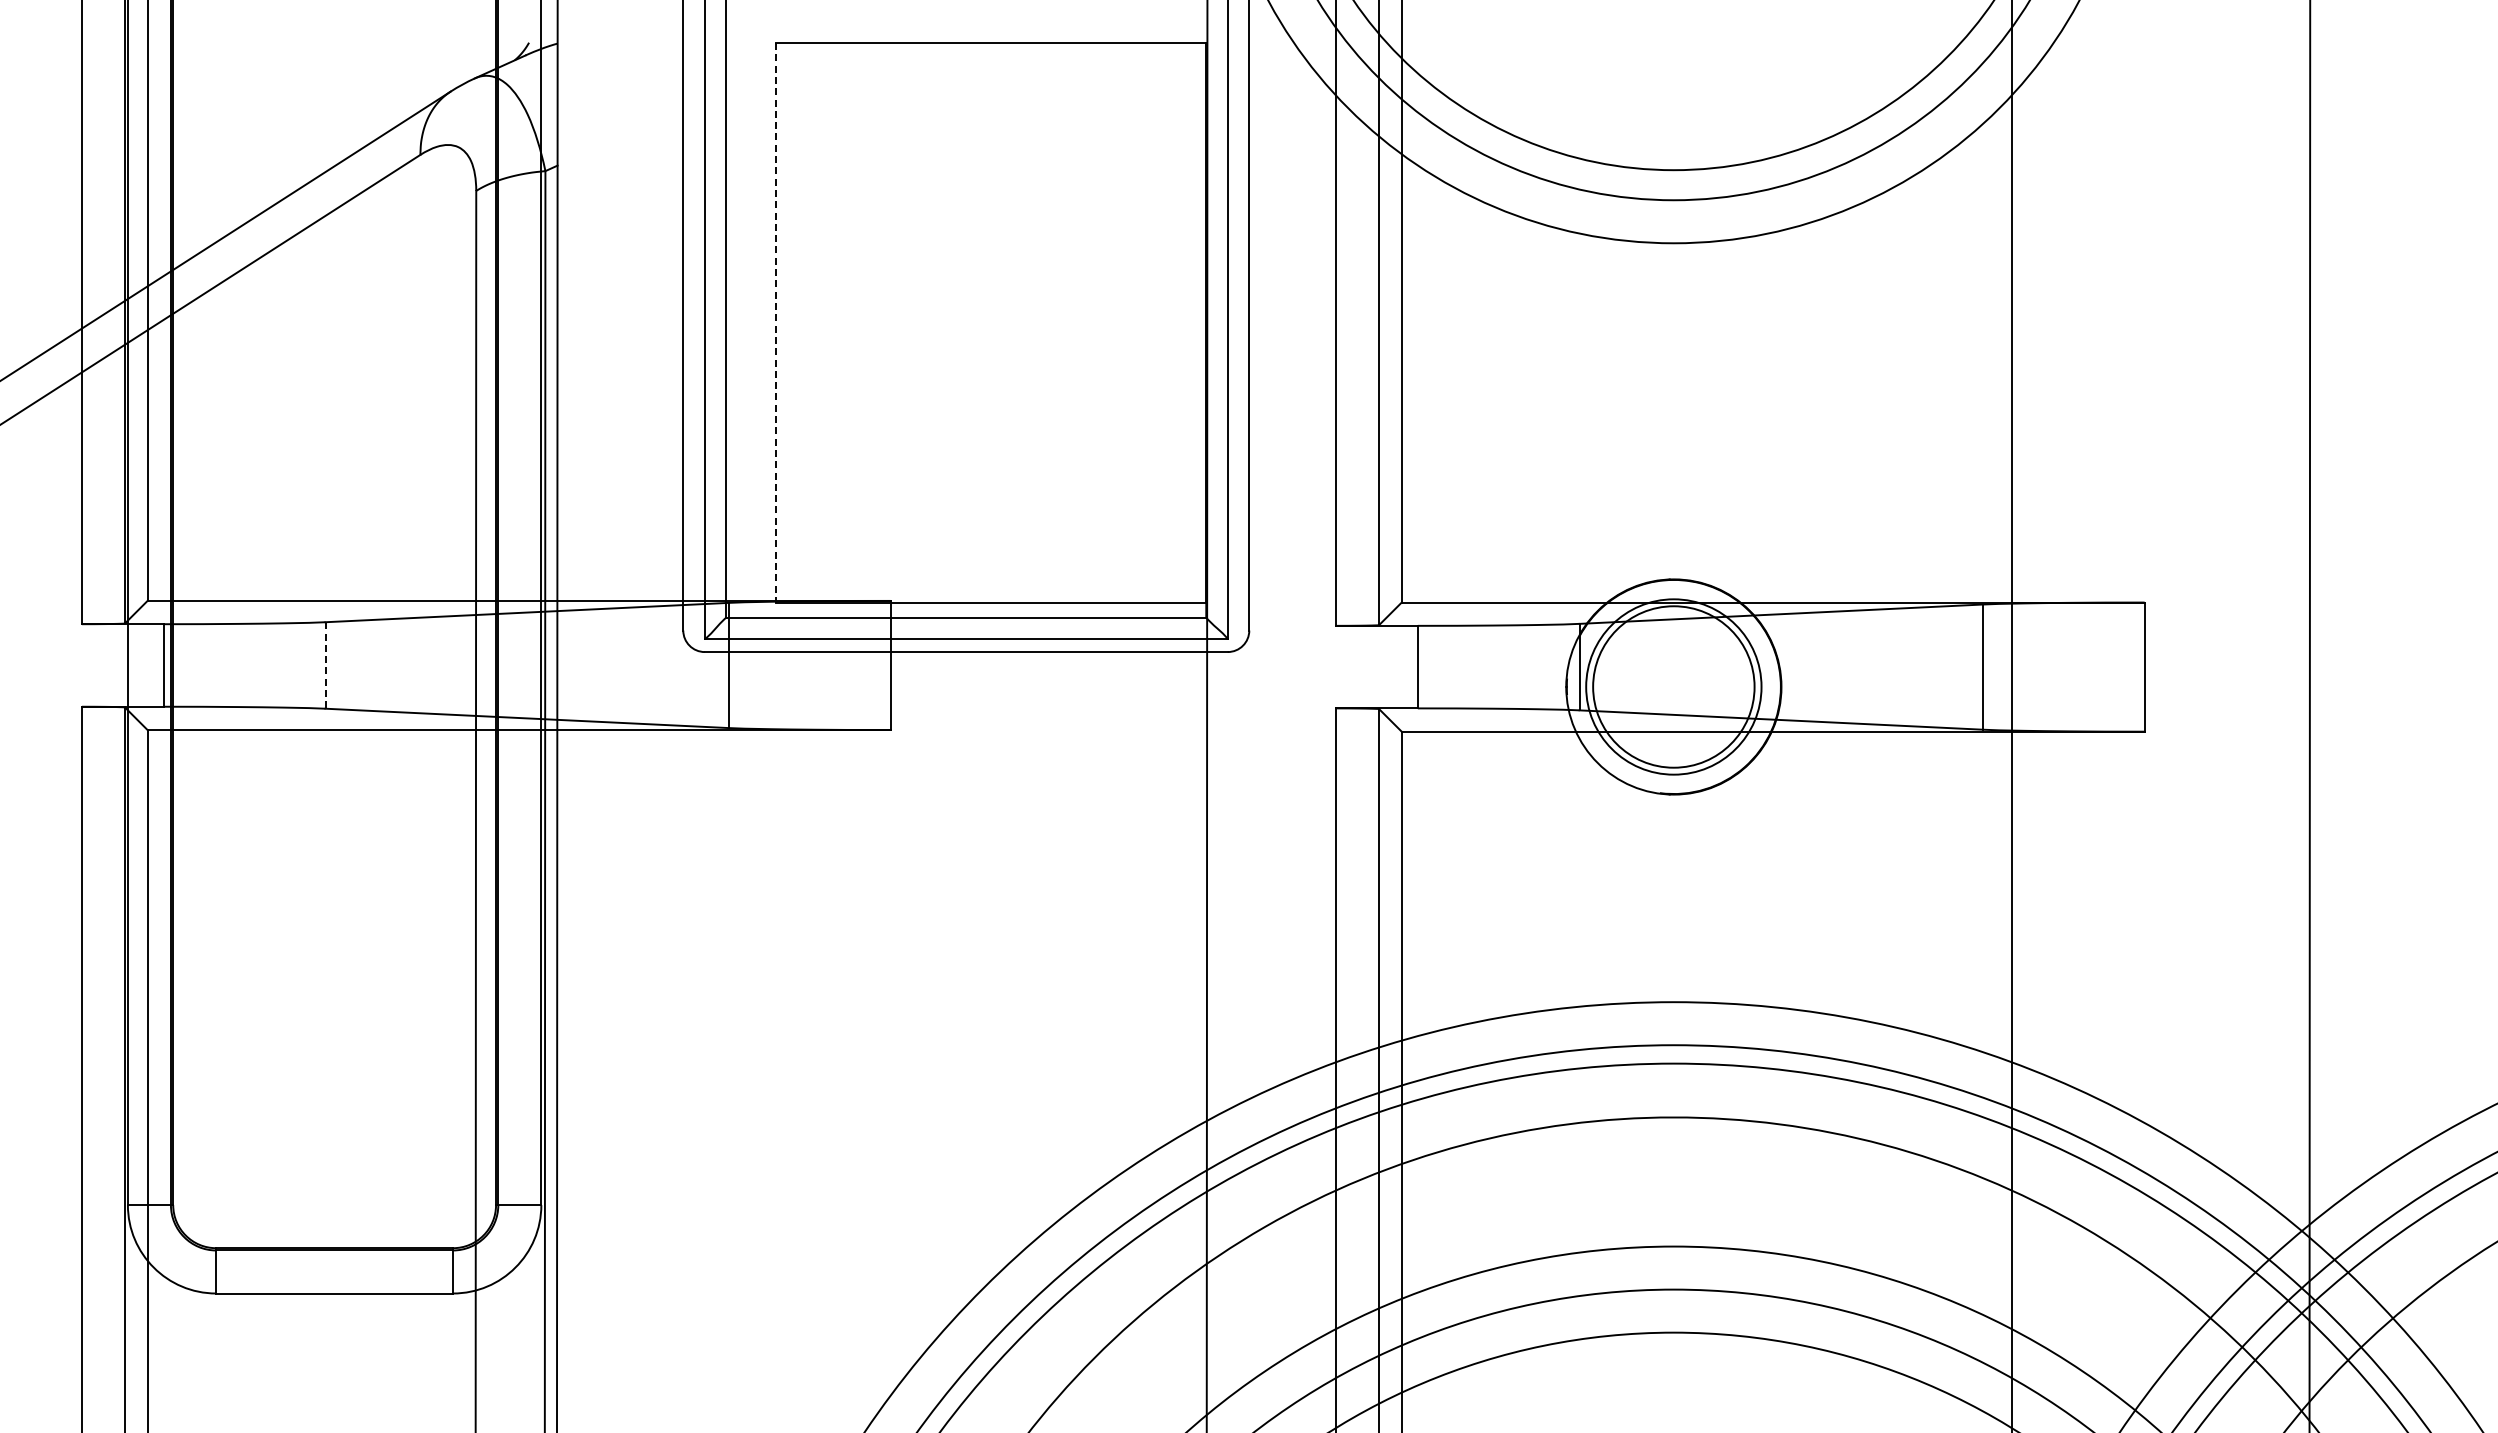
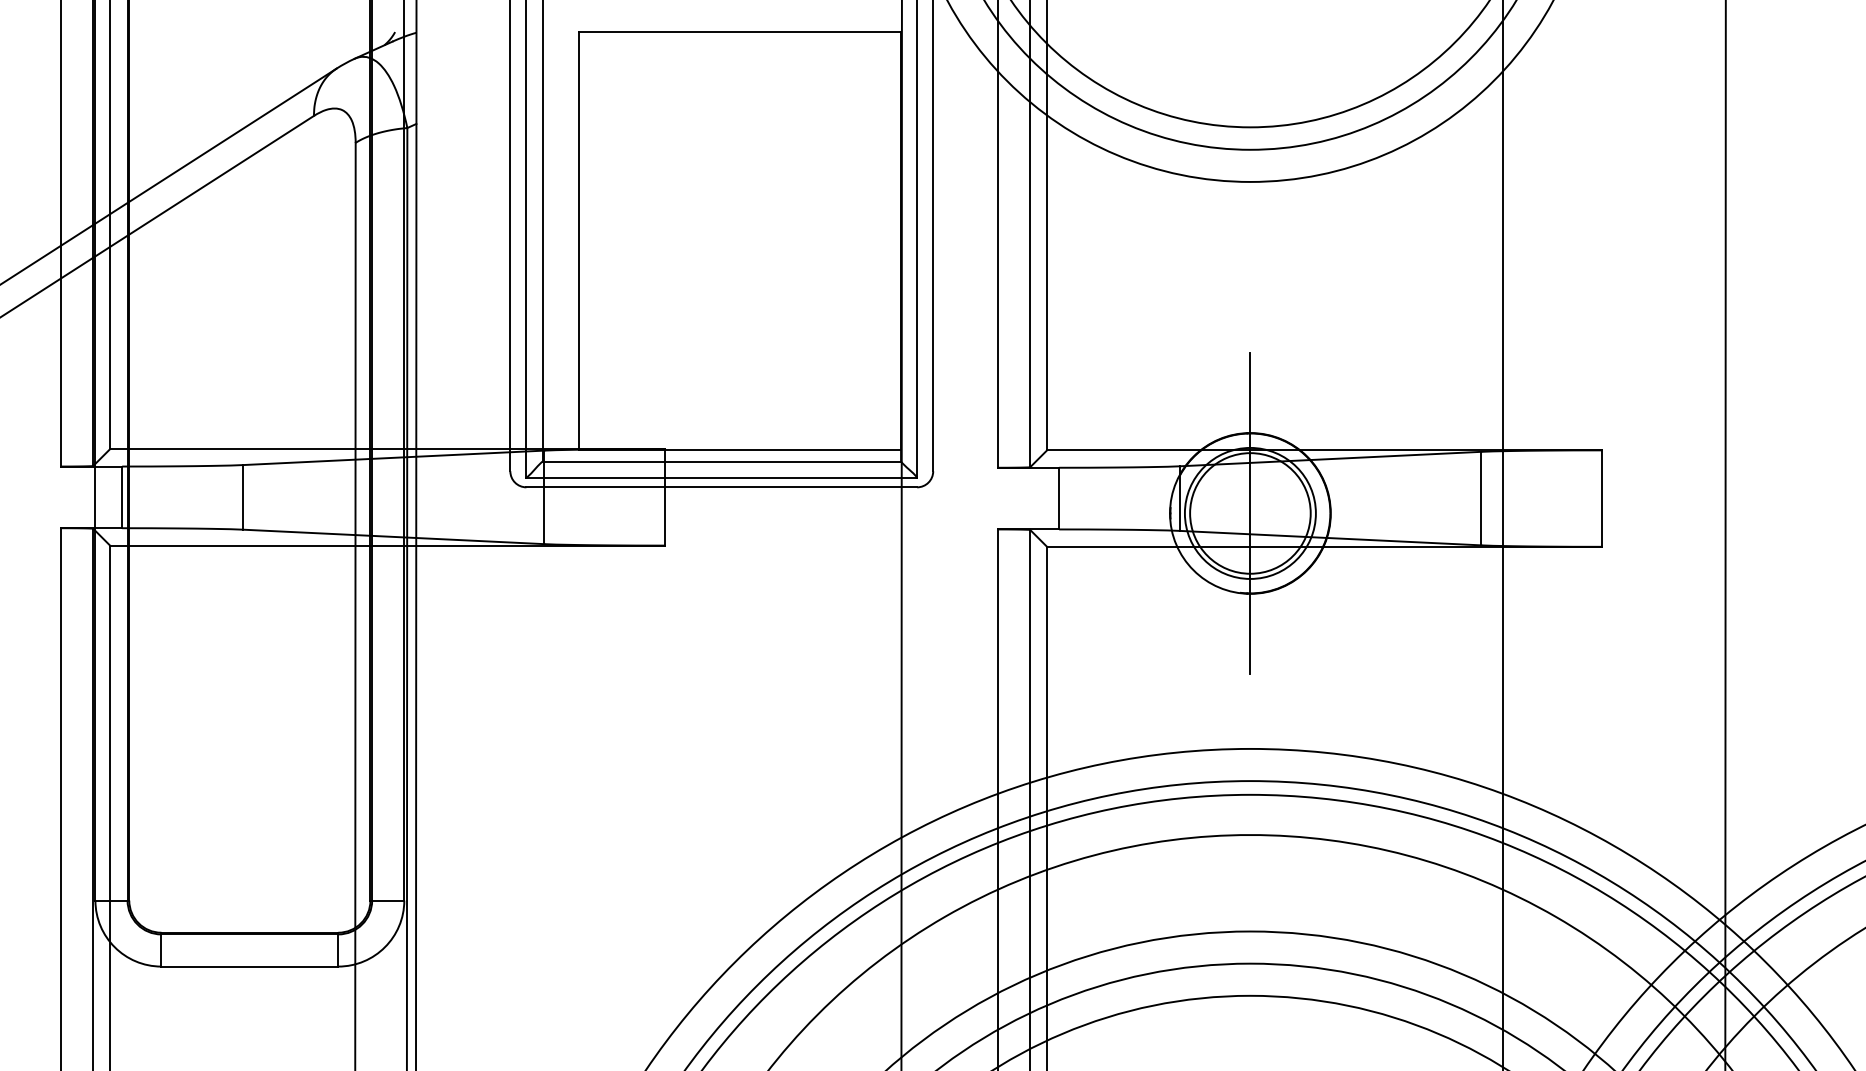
line: (775, 322) -> (579, 241), dashed -> solid
line: (325, 665) -> (243, 497), dashed -> solid
line: (1673, 686) -> (1250, 513), added

